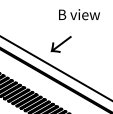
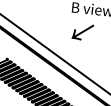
text: (60, 44) -> (82, 32), moved

